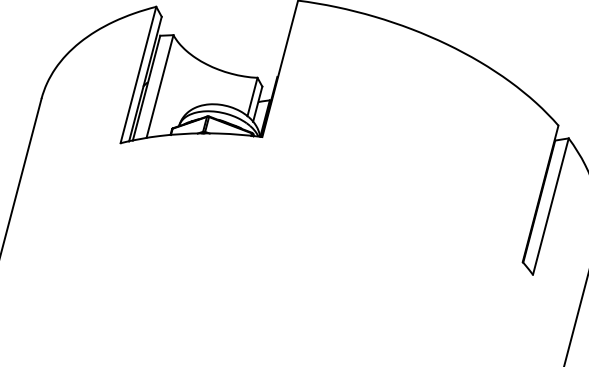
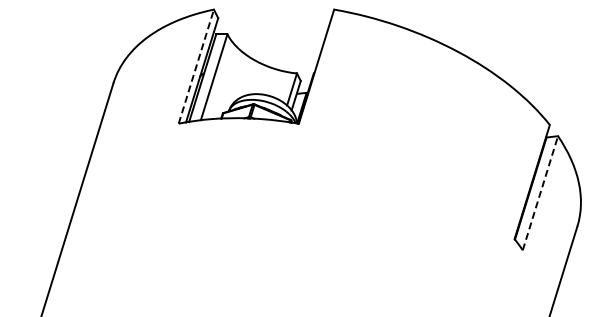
line: (138, 74) -> (196, 66), solid -> dashed
line: (550, 206) -> (540, 193), solid -> dashed

